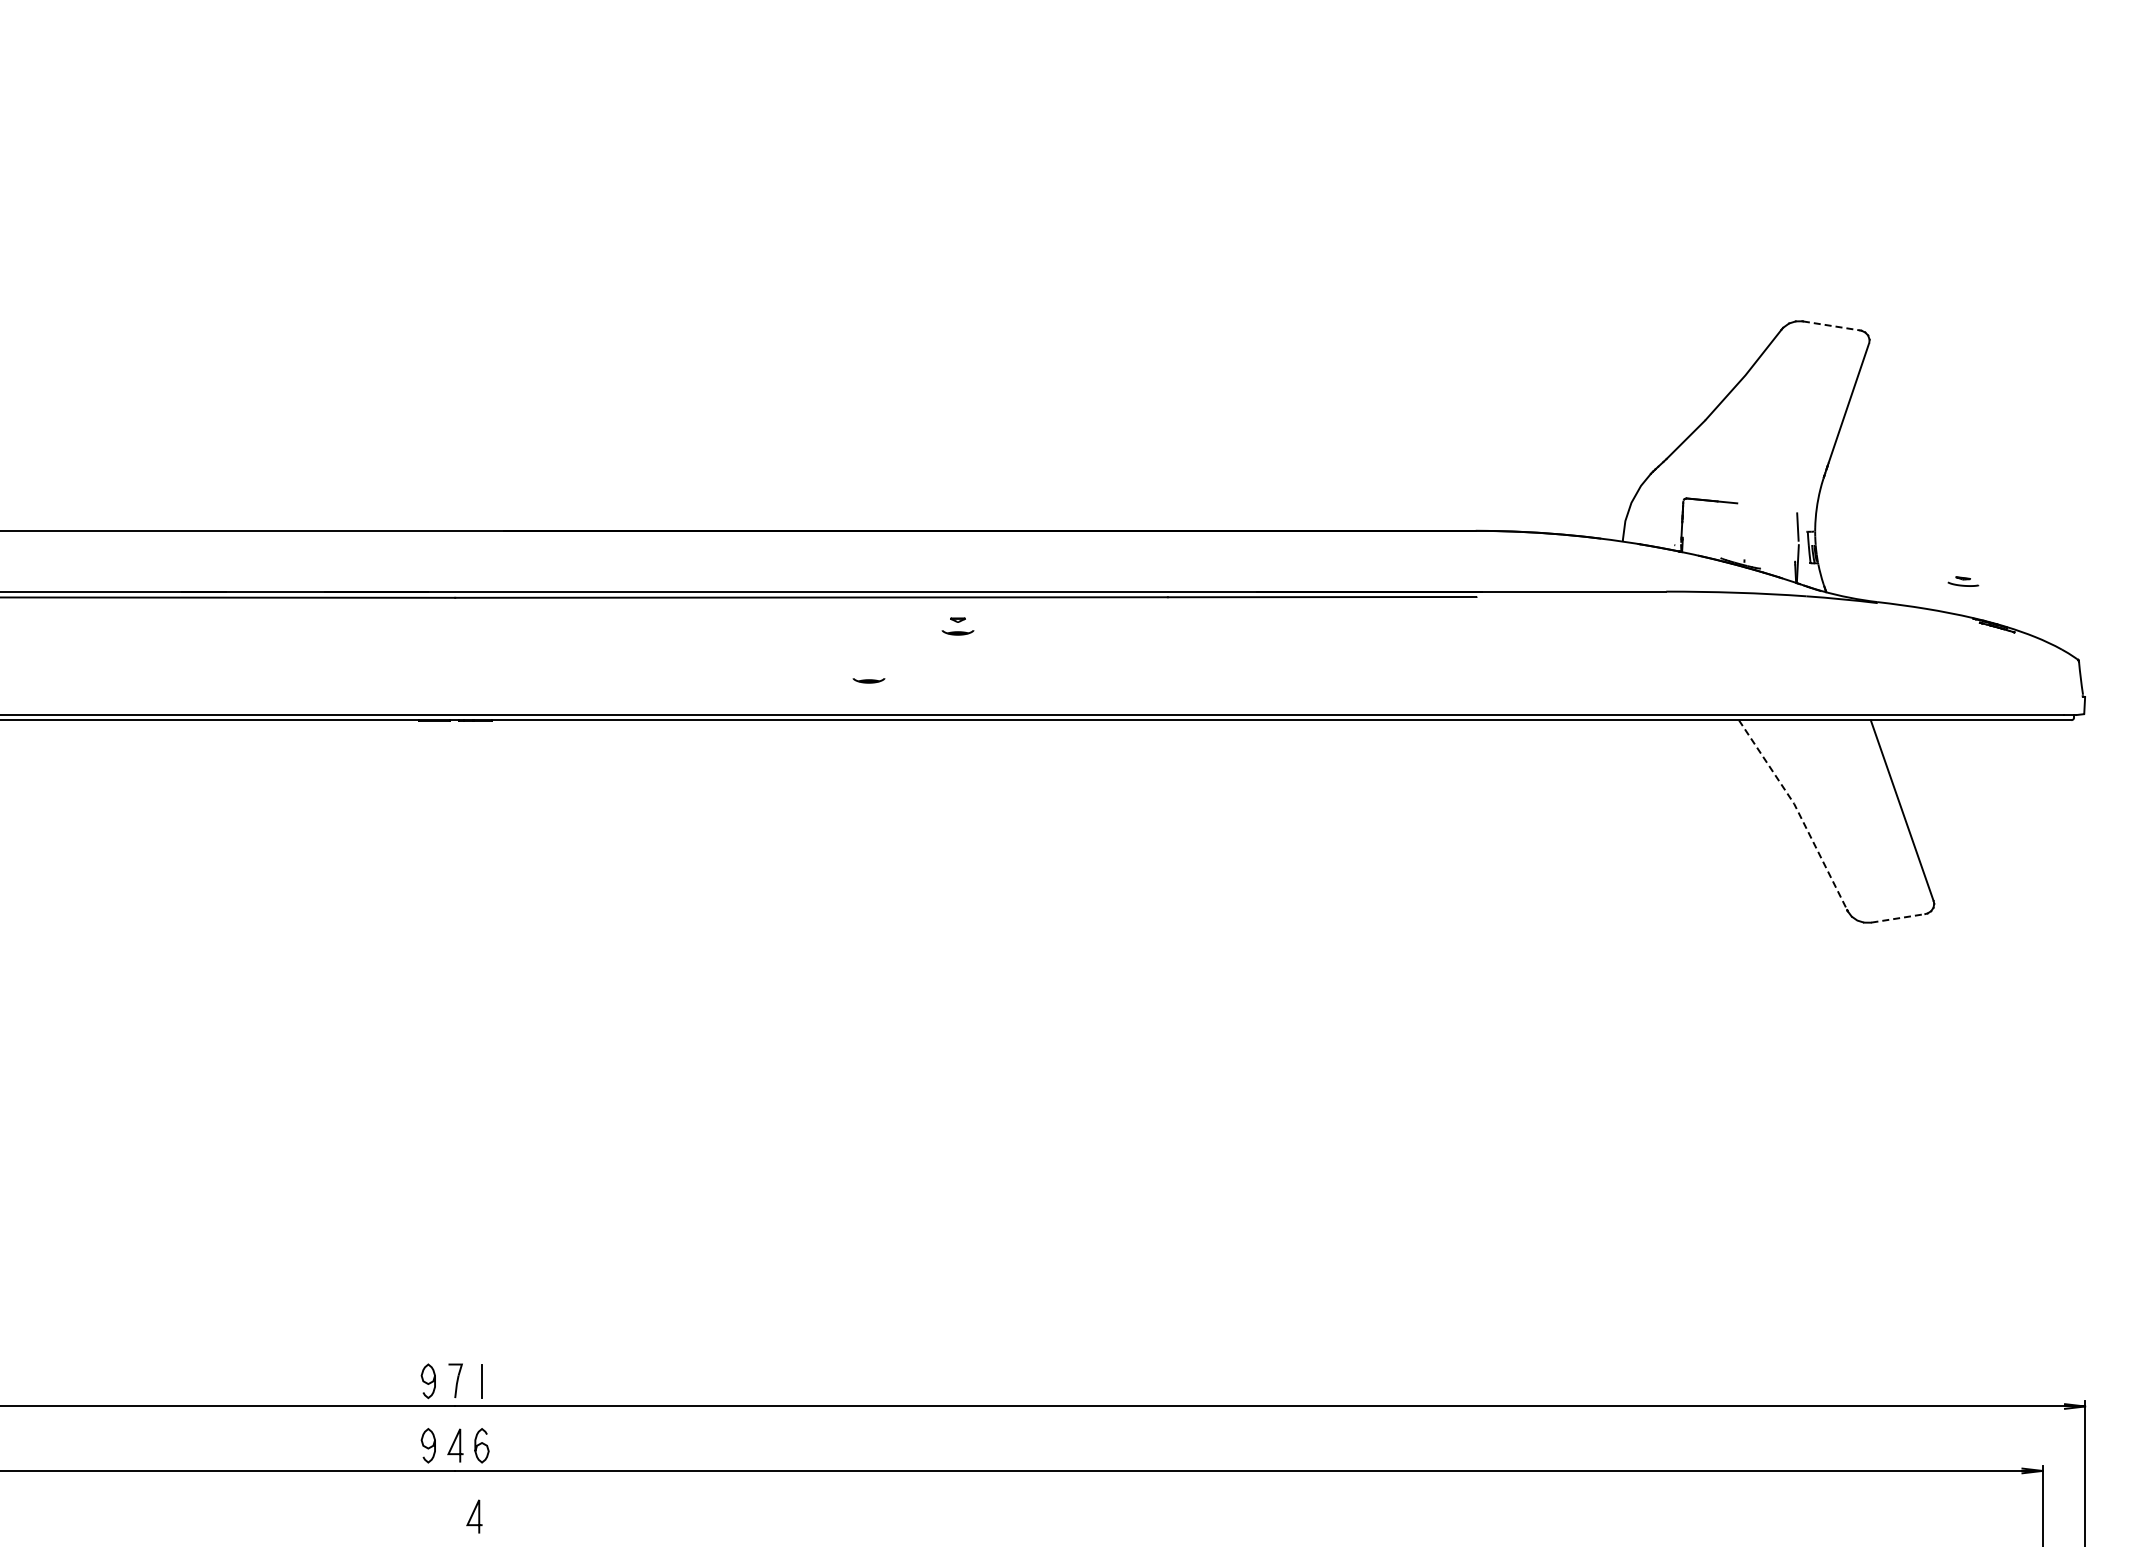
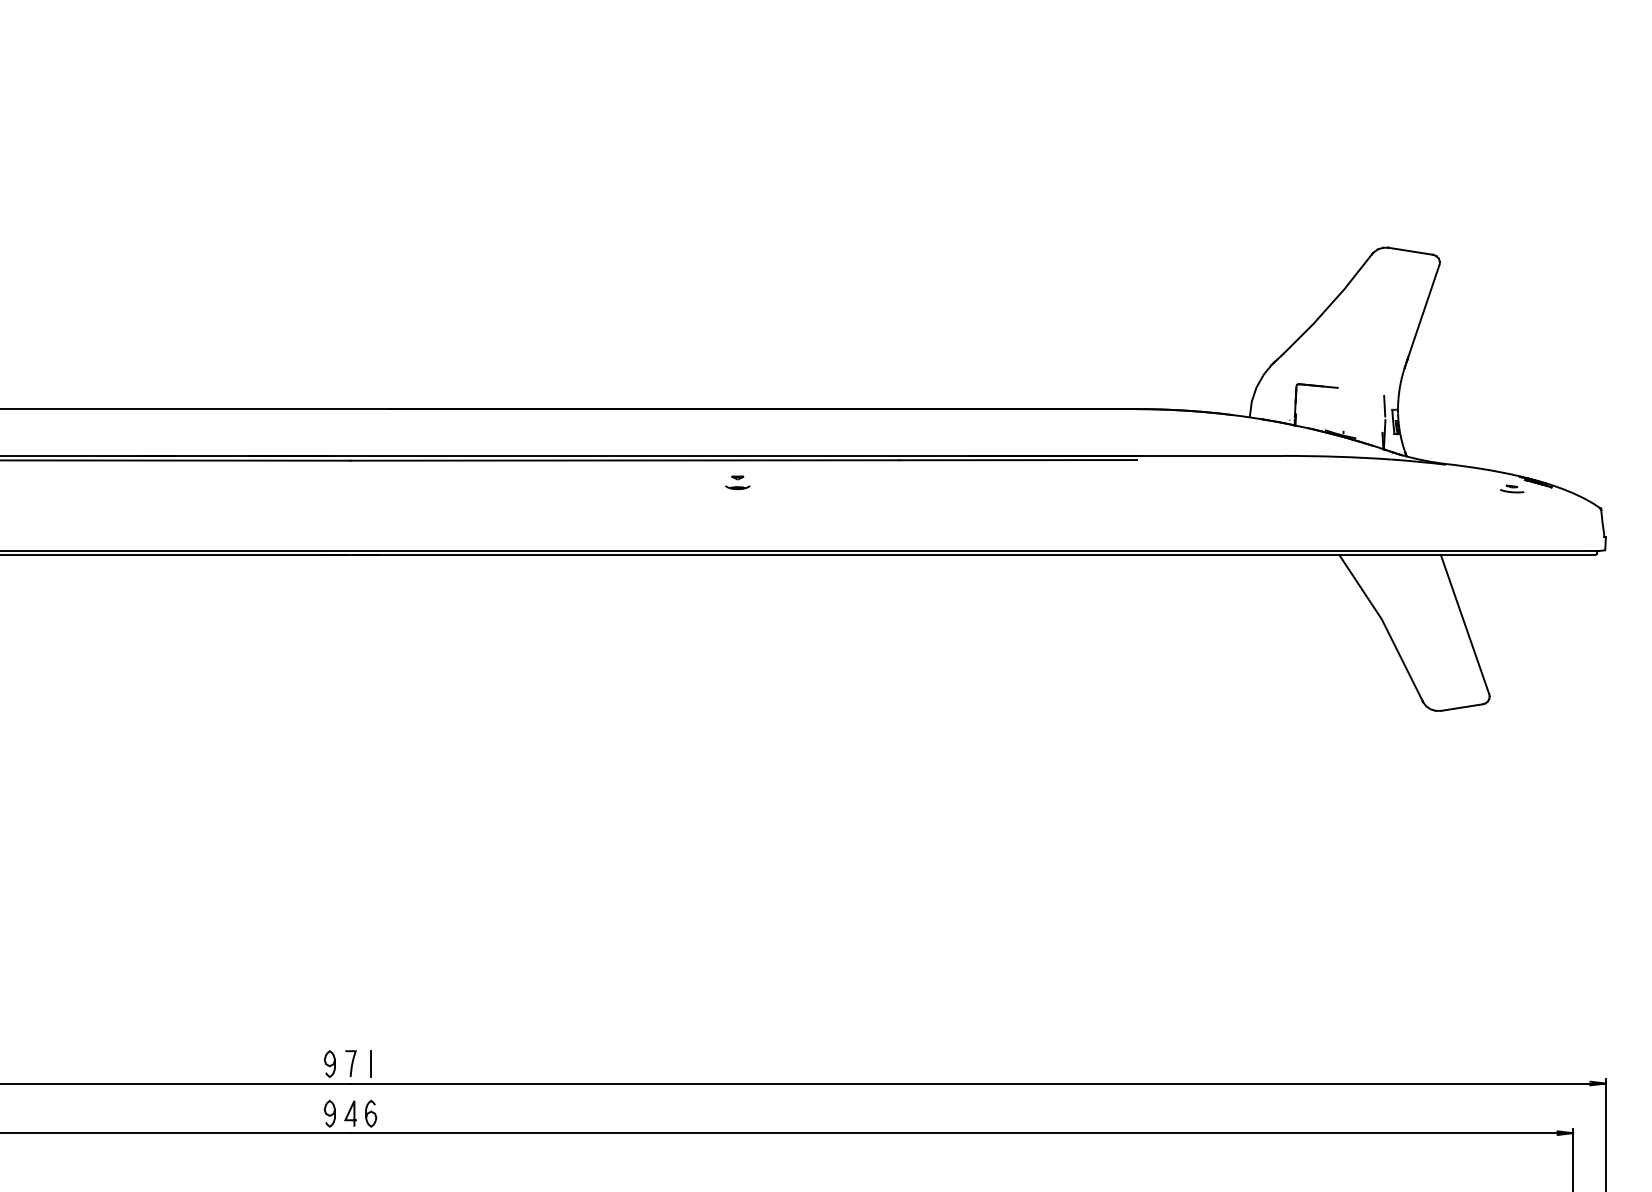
line: (1832, 326) -> (1411, 251), dashed -> solid
part: (1963, 581) -> (1512, 488), moved
part: (868, 680) -> (668, 524), removed
line: (1798, 811) -> (1385, 625), dashed -> solid
line: (1898, 918) -> (1462, 707), dashed -> solid
line: (472, 1516) -> (363, 1168), removed

